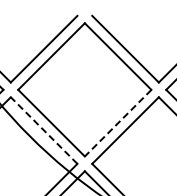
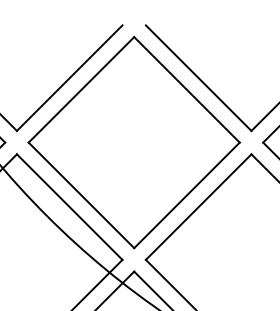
line: (117, 123) -> (185, 195), dashed -> solid
line: (43, 130) -> (68, 206), dashed -> solid

